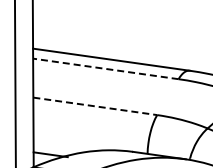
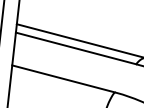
line: (105, 68) -> (75, 48), dashed -> solid
line: (95, 106) -> (63, 79), dashed -> solid

